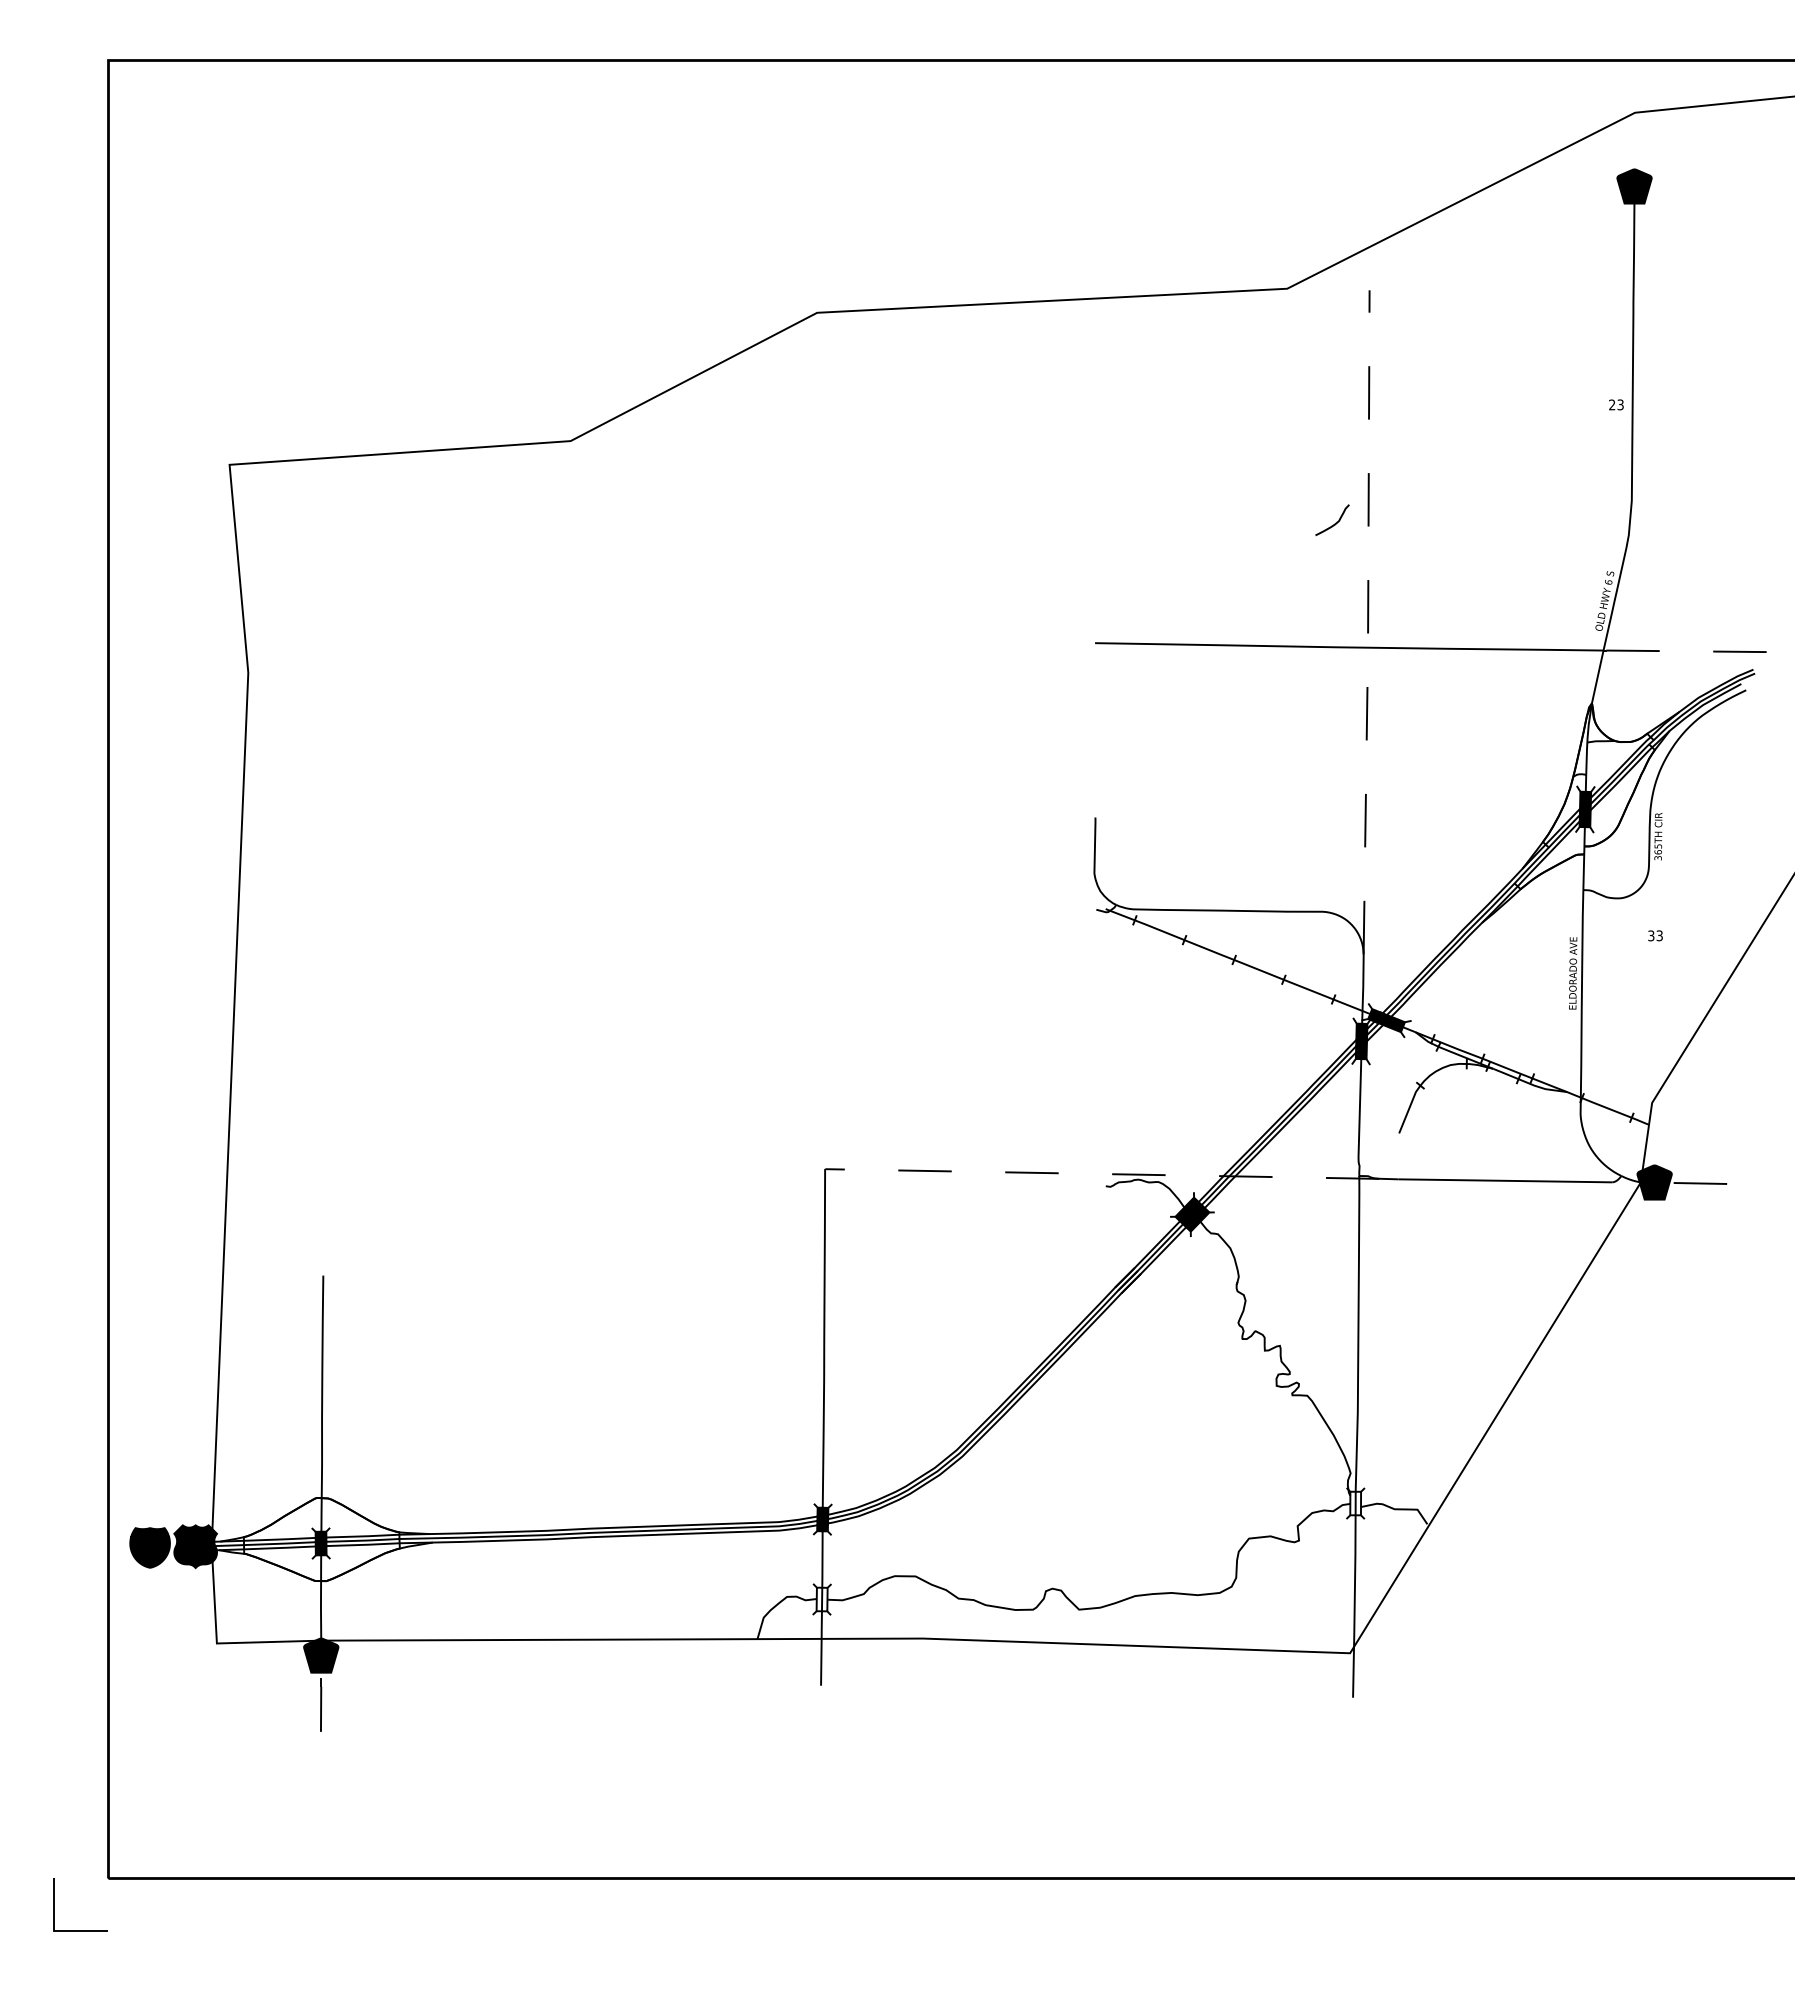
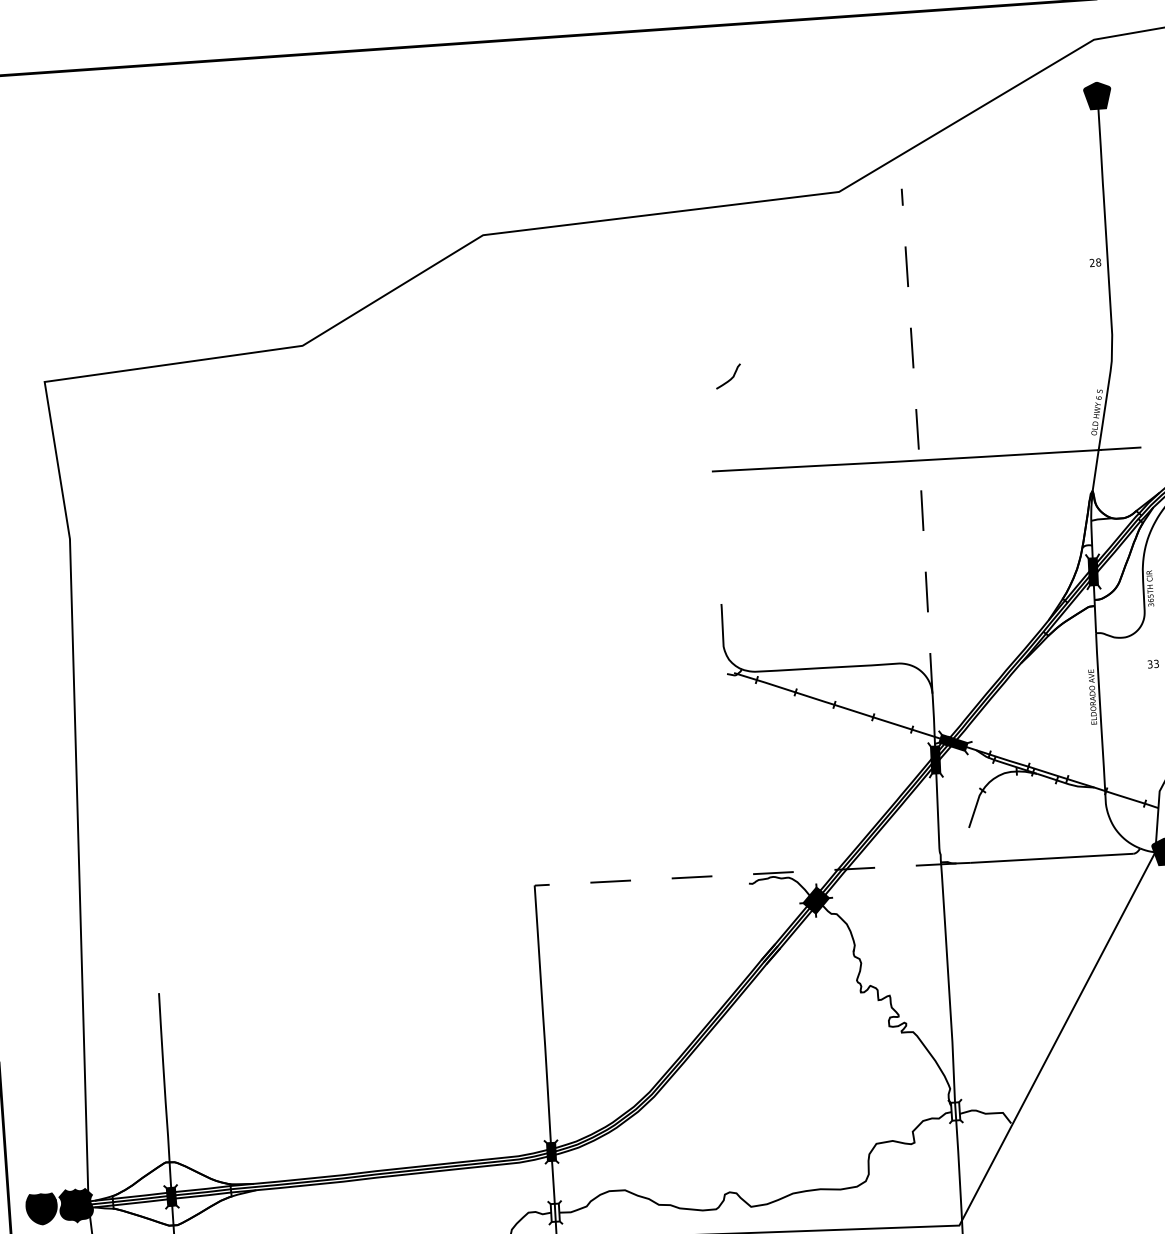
text: (1620, 404) -> (1098, 262), 23 -> 28
curve: (1335, 522) -> (730, 378), moved

